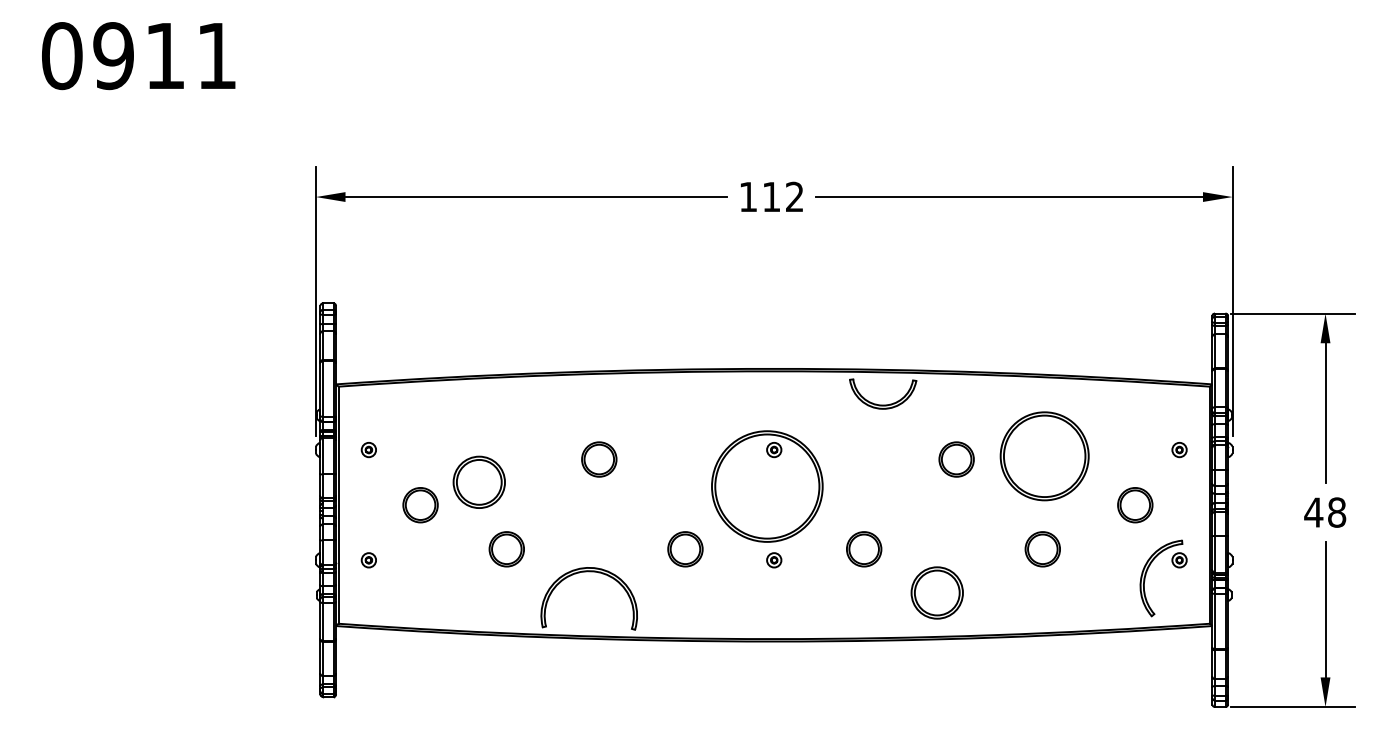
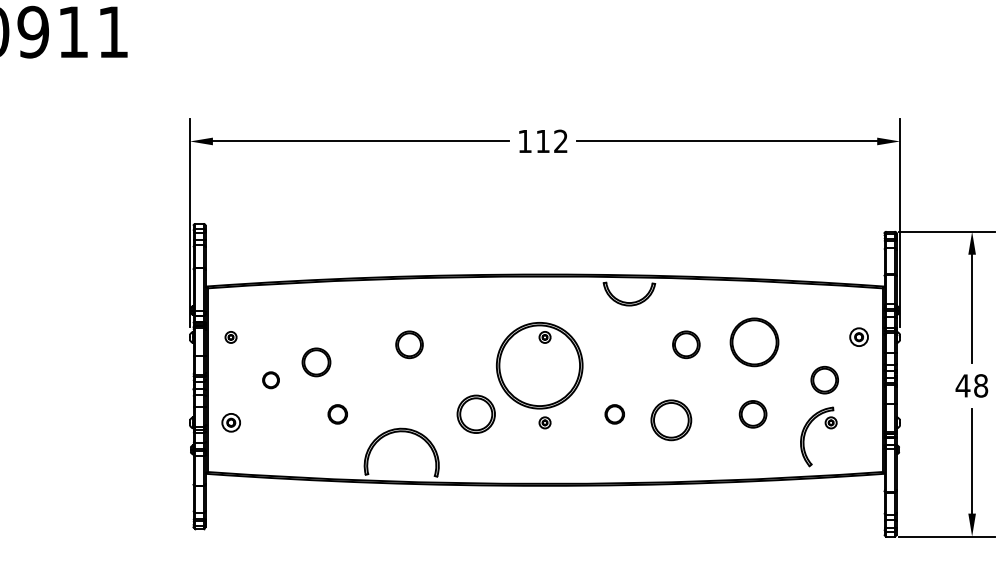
part: (1179, 450) -> (859, 337), size x1.6
part: (1044, 456) -> (754, 342), size x0.7
part: (478, 481) -> (315, 361), size x0.7
part: (420, 505) -> (271, 380), size x0.6
part: (506, 549) -> (337, 414), size x0.7
part: (685, 549) -> (476, 414), size x1.4
part: (864, 549) -> (614, 414), size x0.7
part: (368, 560) -> (230, 423), size x1.6
part: (1174, 566) -> (827, 427), moved
part: (936, 592) -> (670, 419), moved

